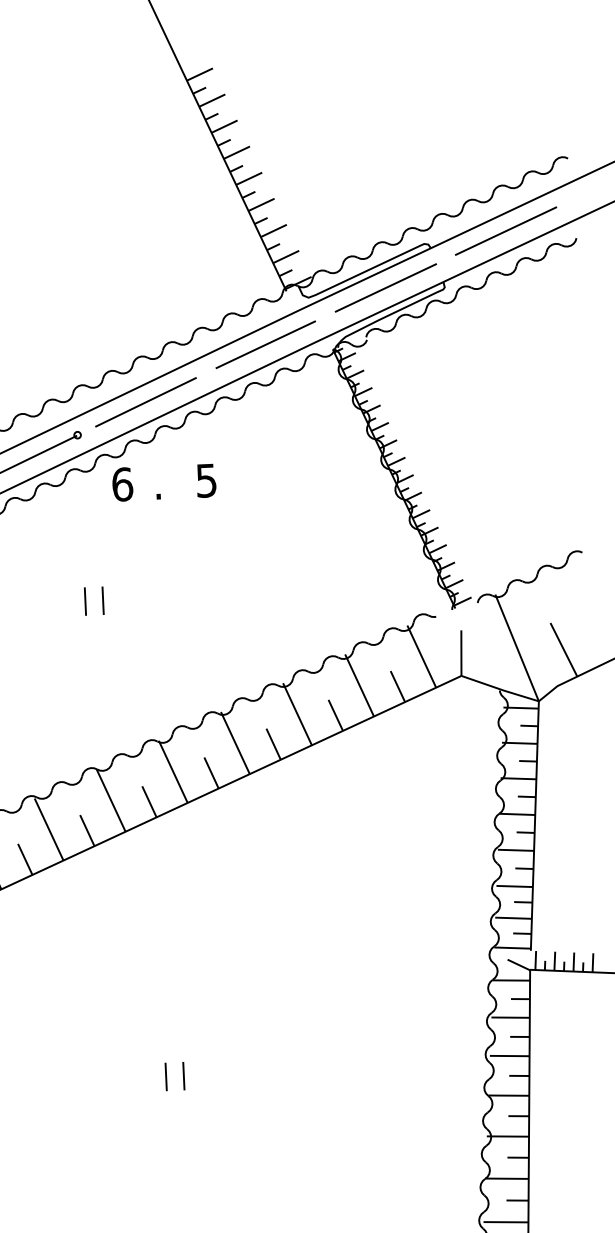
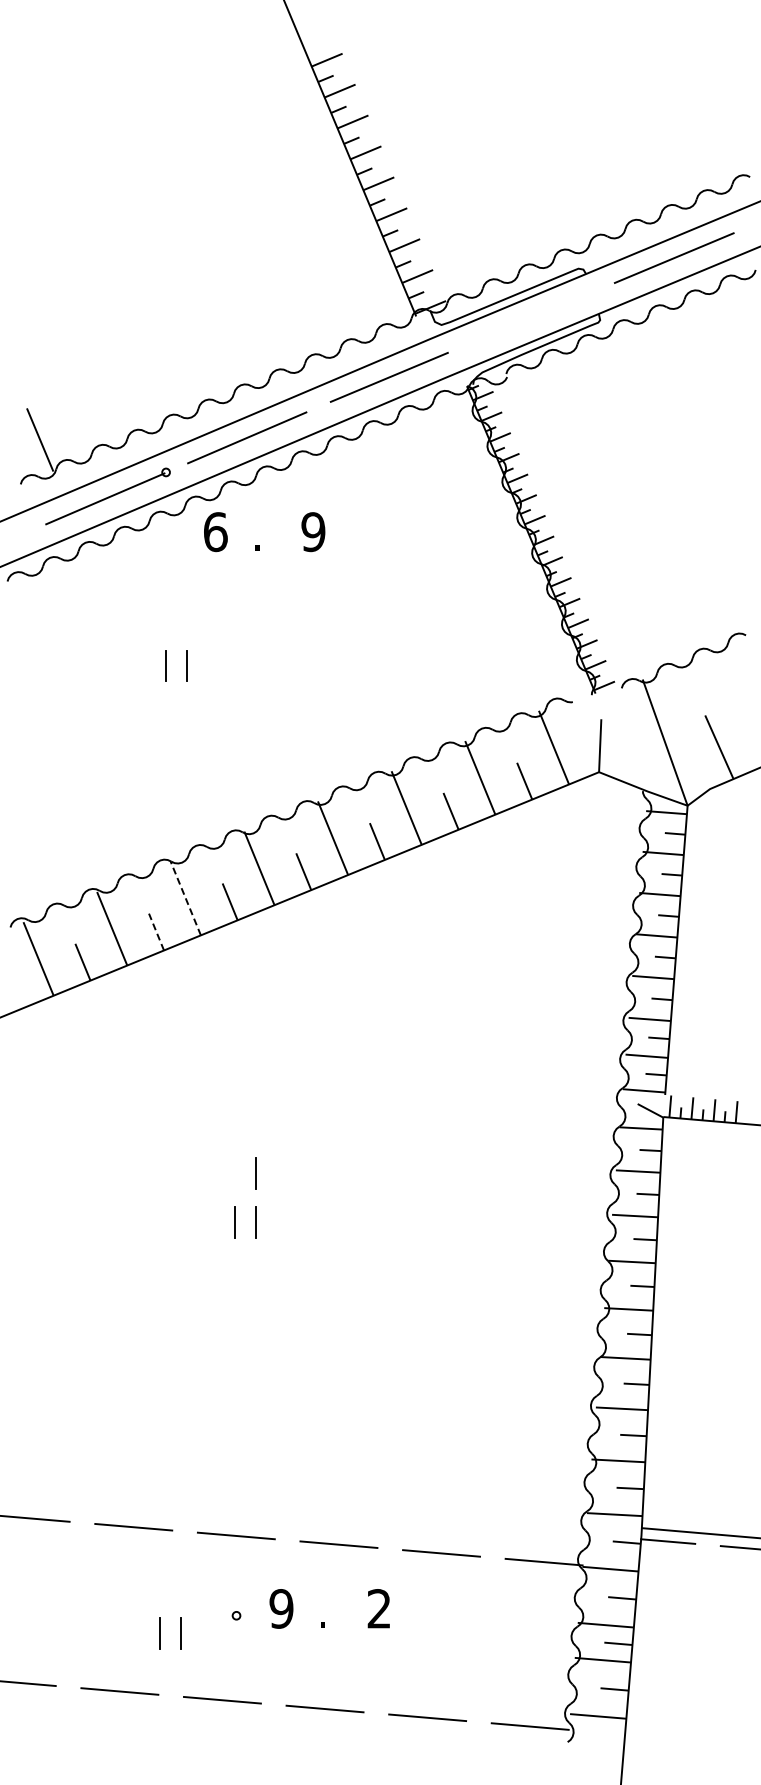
line: (385, 287) -> (531, 317), removed
text: (206, 480) -> (313, 531), 5 -> 9
line: (110, 800) -> (185, 898), solid -> dashed
line: (87, 831) -> (156, 932), solid -> dashed
line: (181, 1034) -> (255, 1173), added

